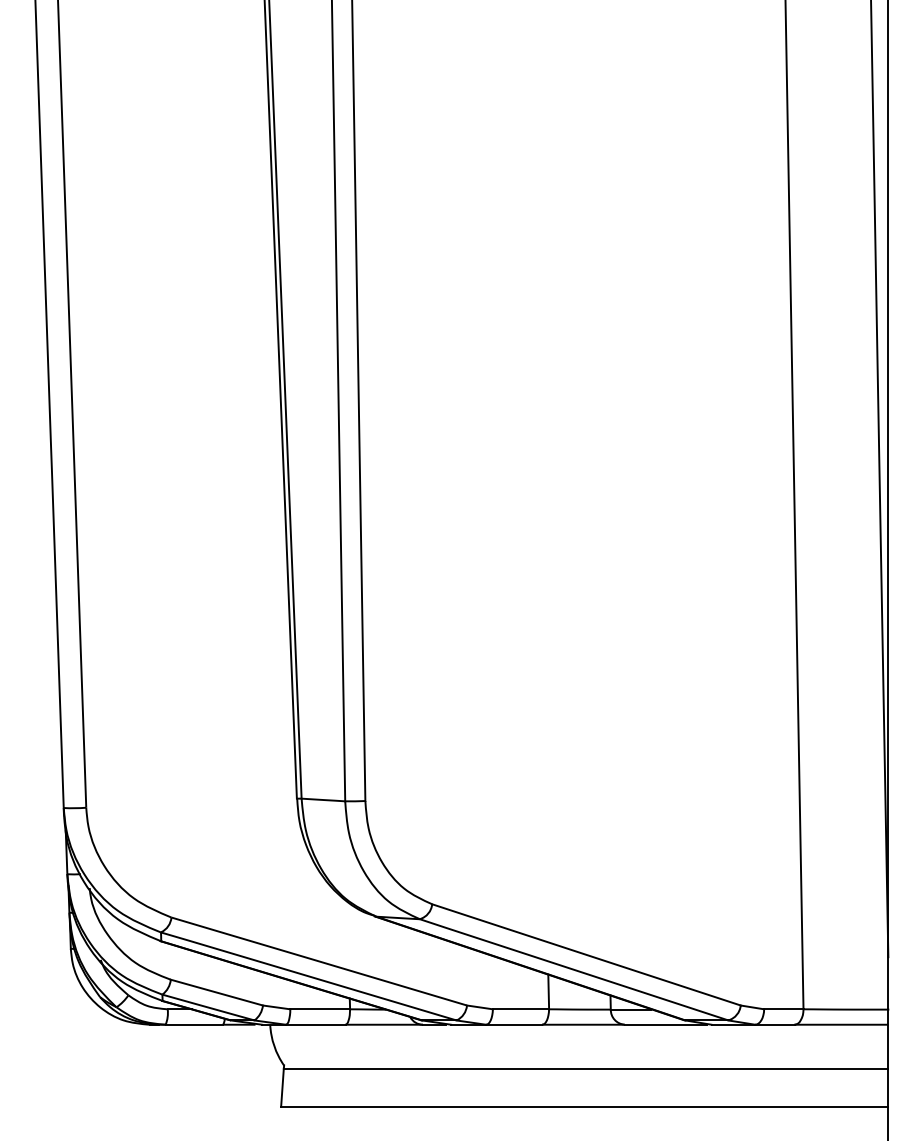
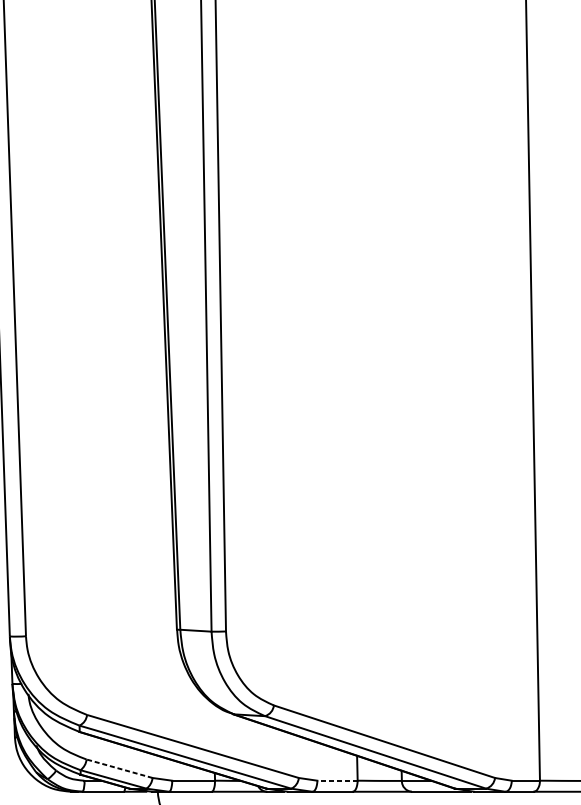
line: (216, 992) -> (119, 768), solid -> dashed
line: (520, 1009) -> (337, 780), solid -> dashed

